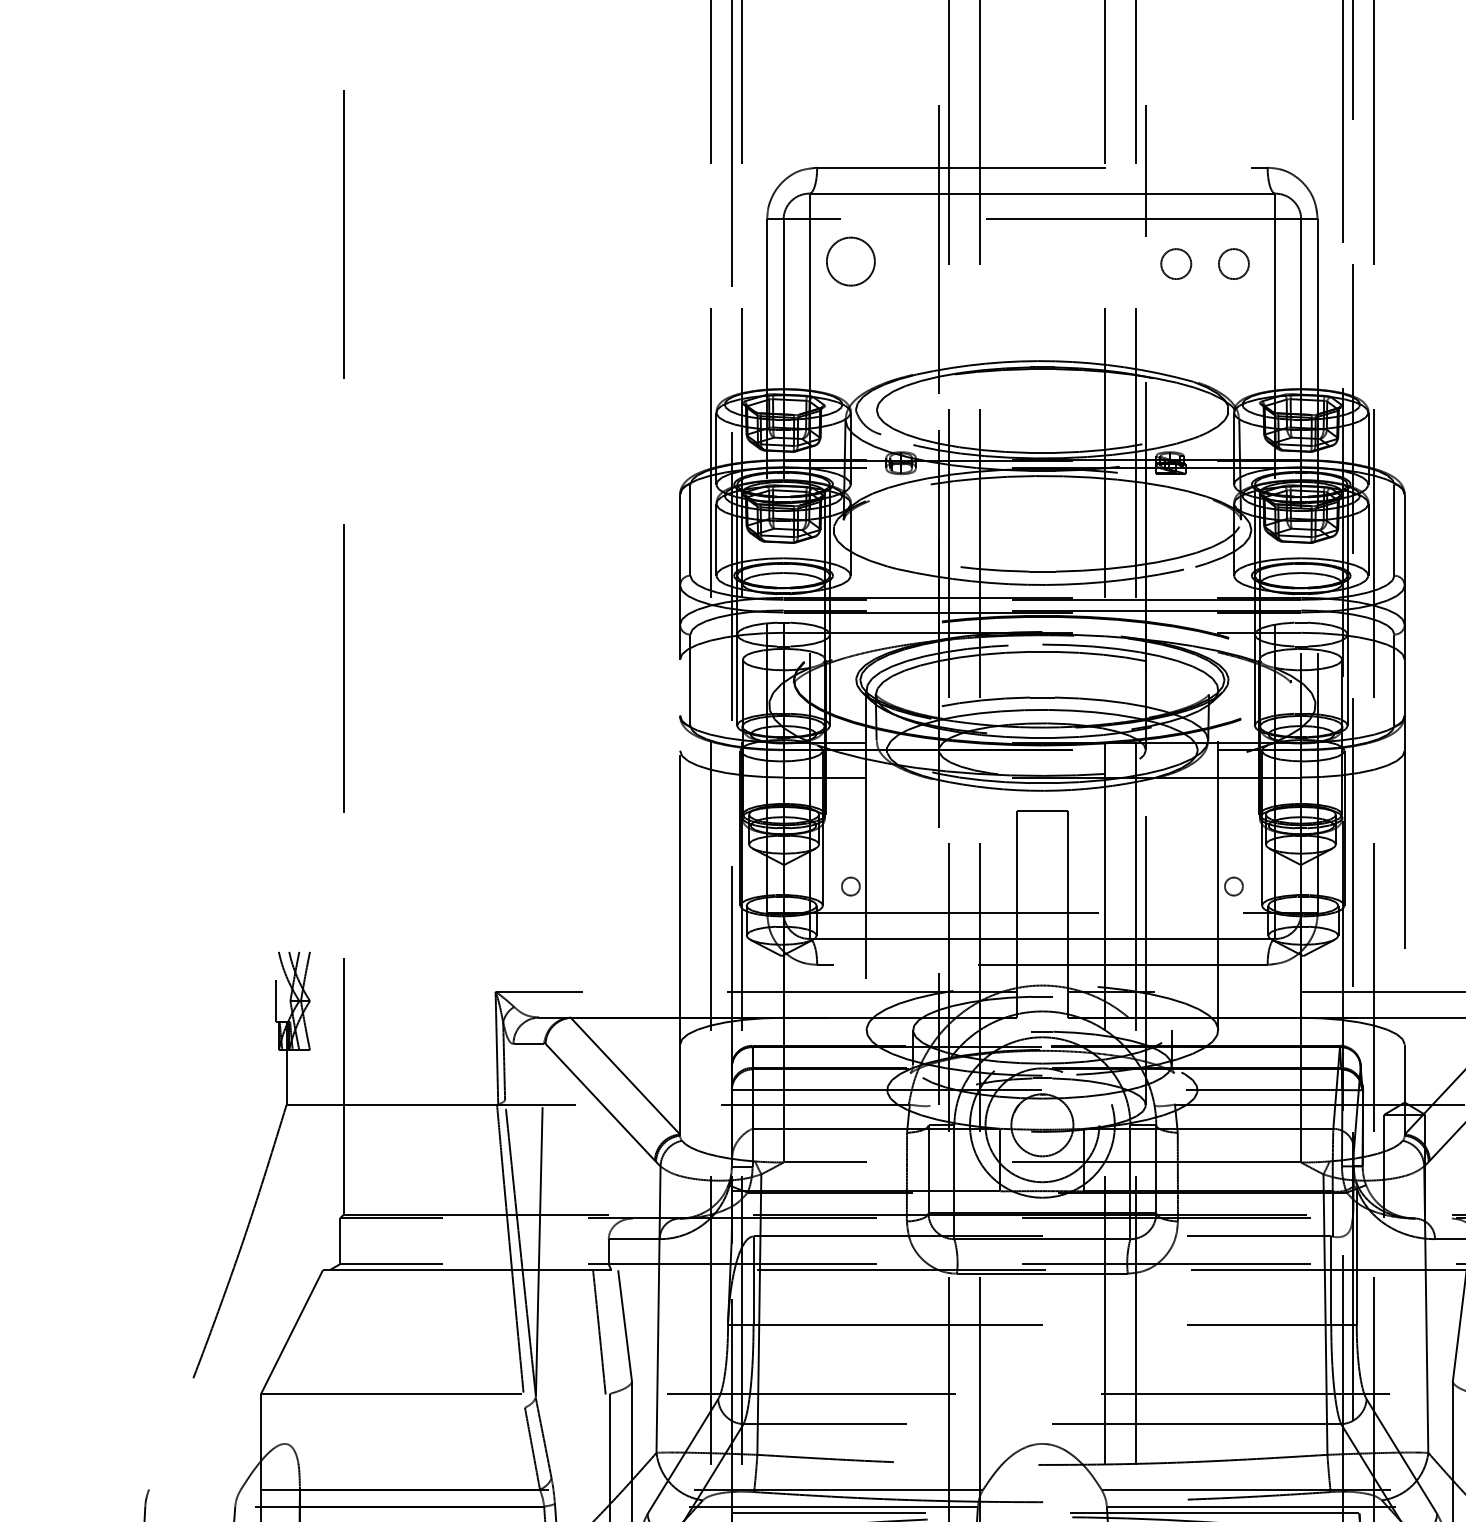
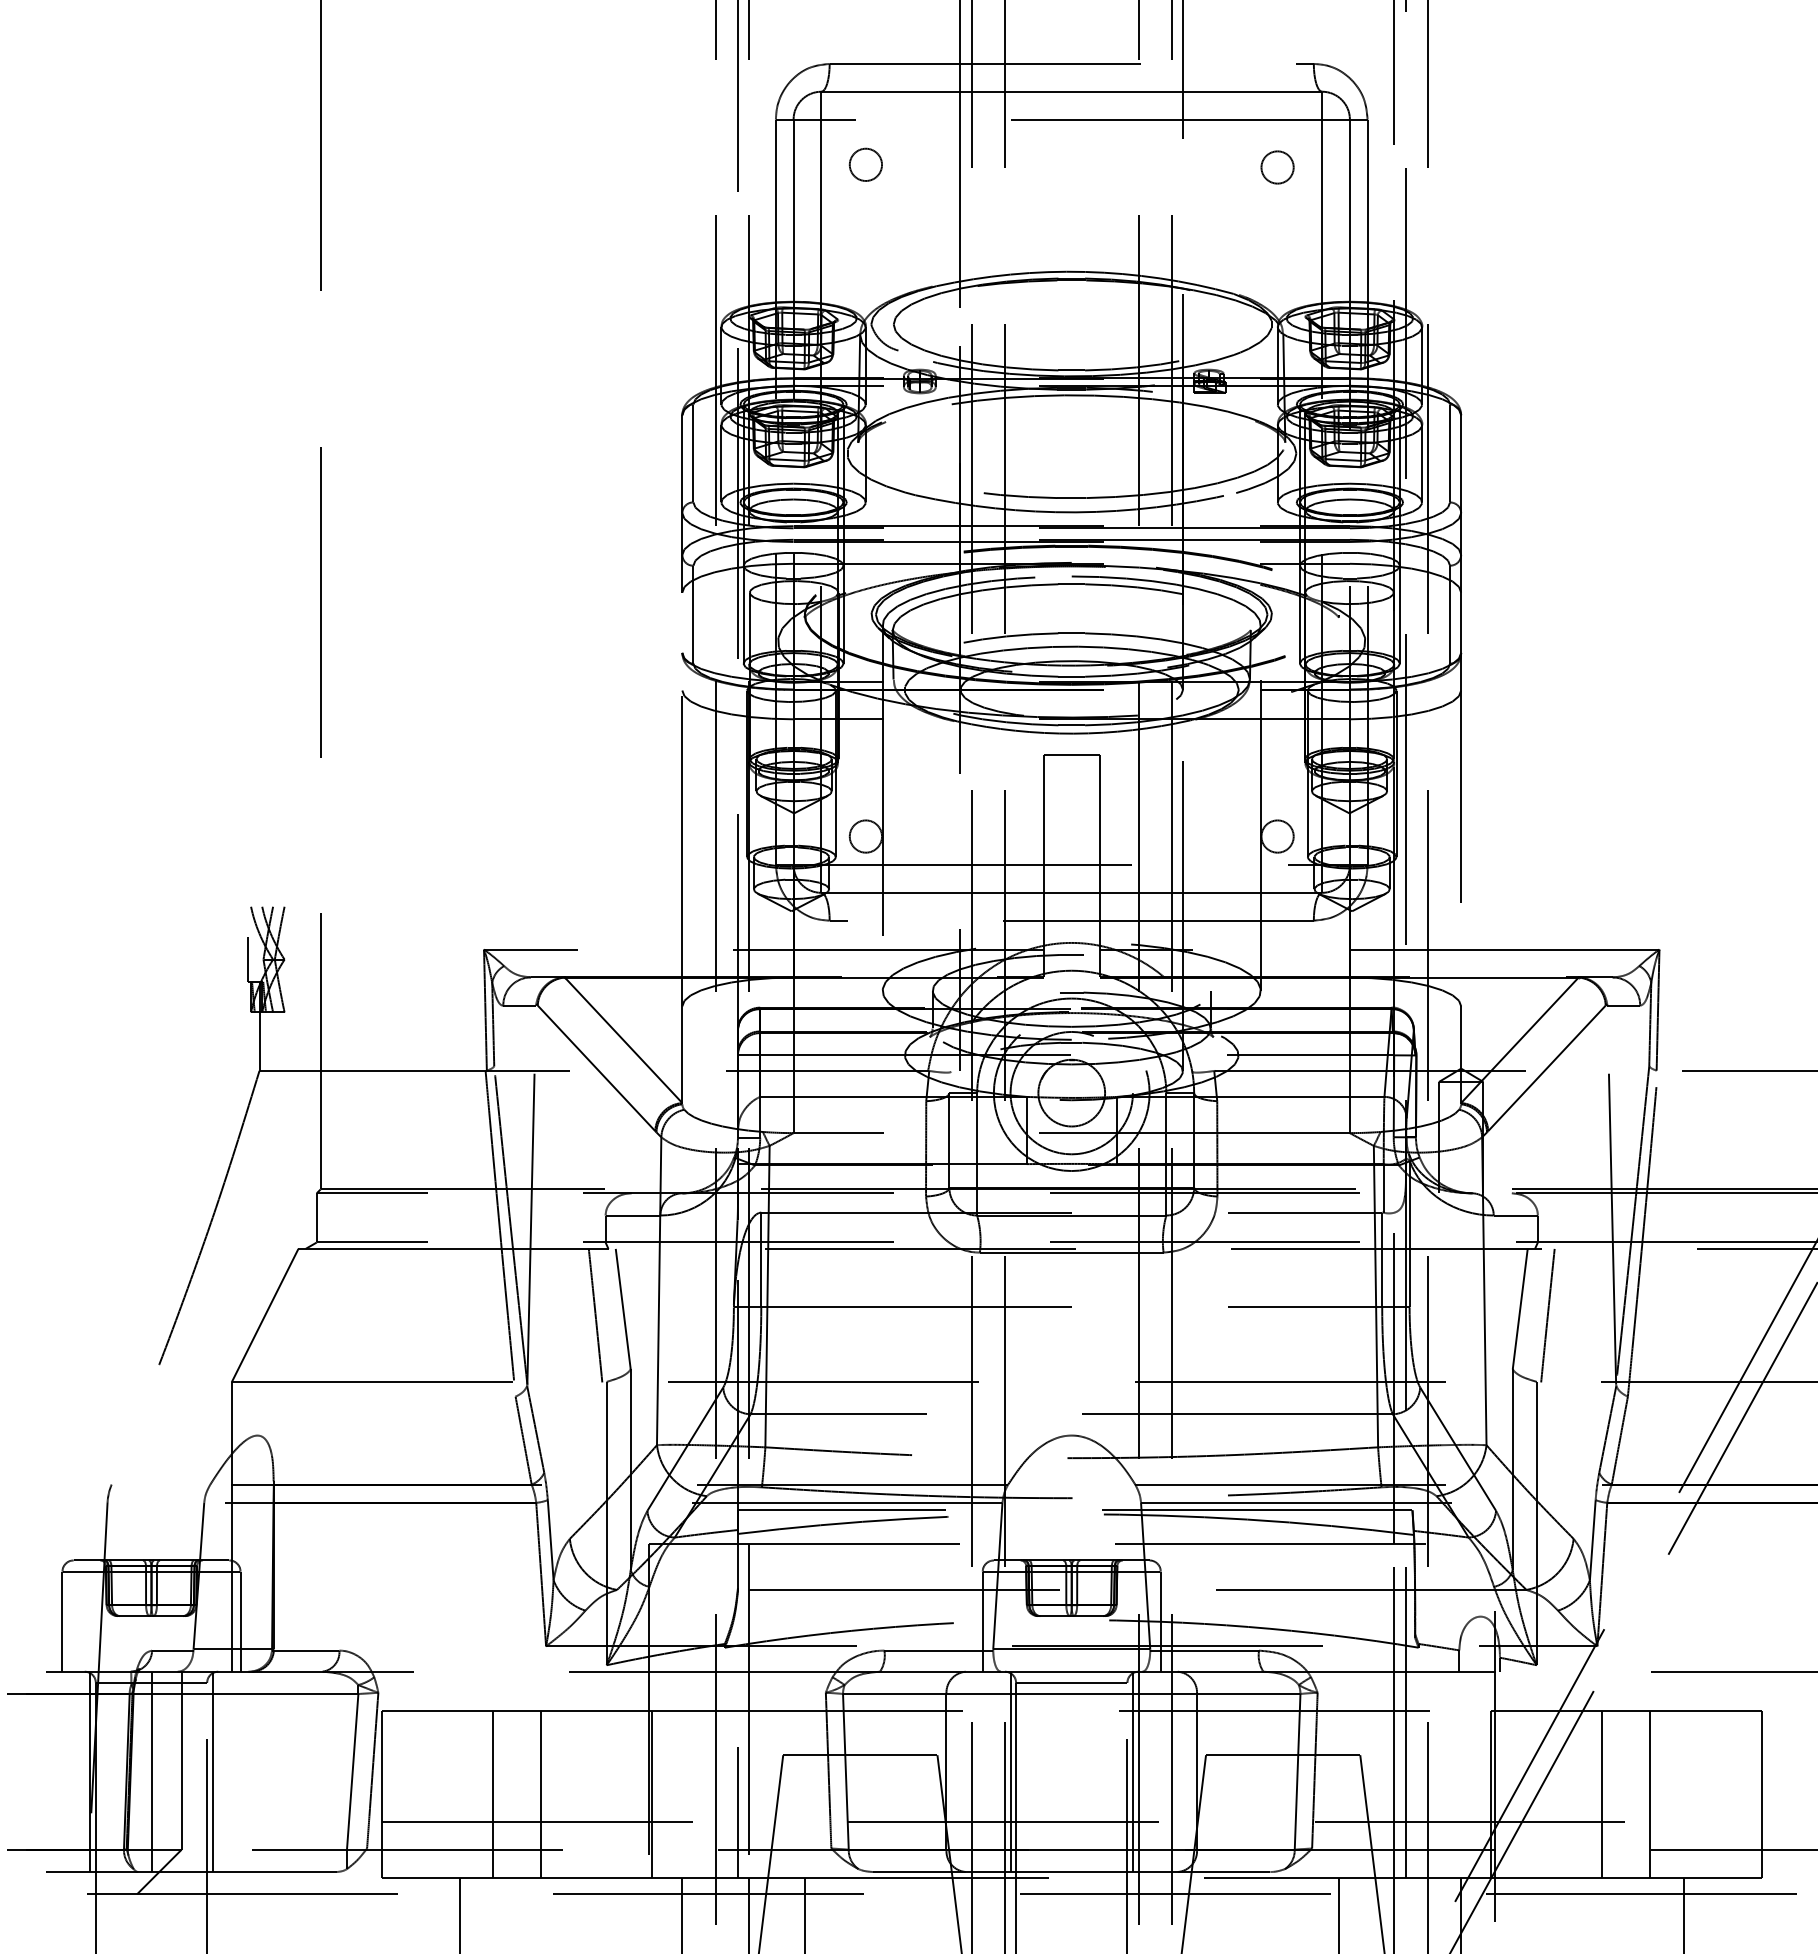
circle: (850, 261) -> (865, 164), size x0.62
circle: (1176, 264) -> (1215, 167), removed
circle: (850, 886) -> (865, 836), size x1.67
circle: (1233, 886) -> (1277, 836), size x1.67

